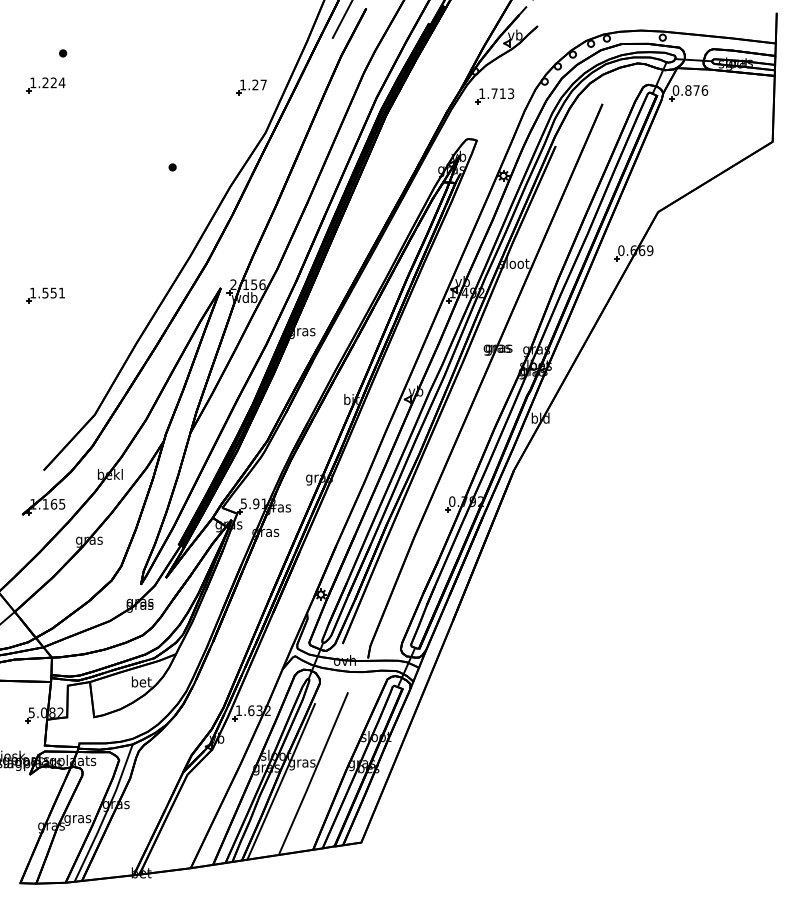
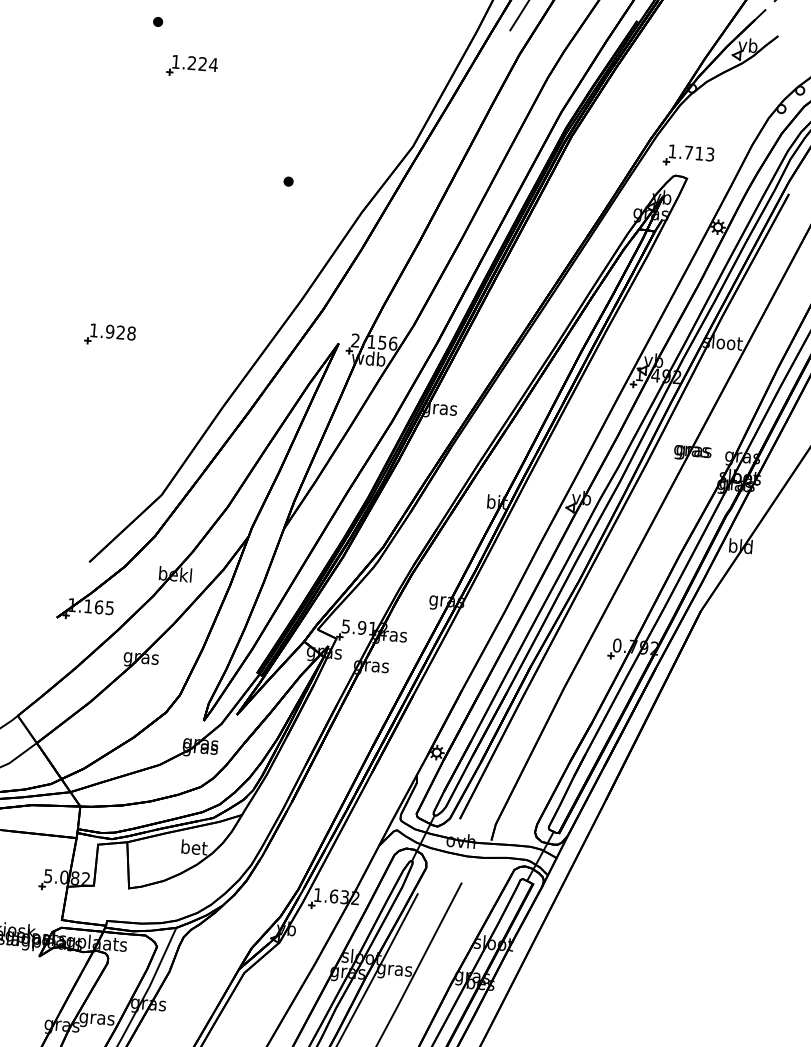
part: (45, 85) -> (191, 66), moved
part: (251, 87) -> (399, 85), removed
part: (494, 96) -> (688, 156), moved
text: (53, 292) -> (120, 331), 1.551 -> 1.928

